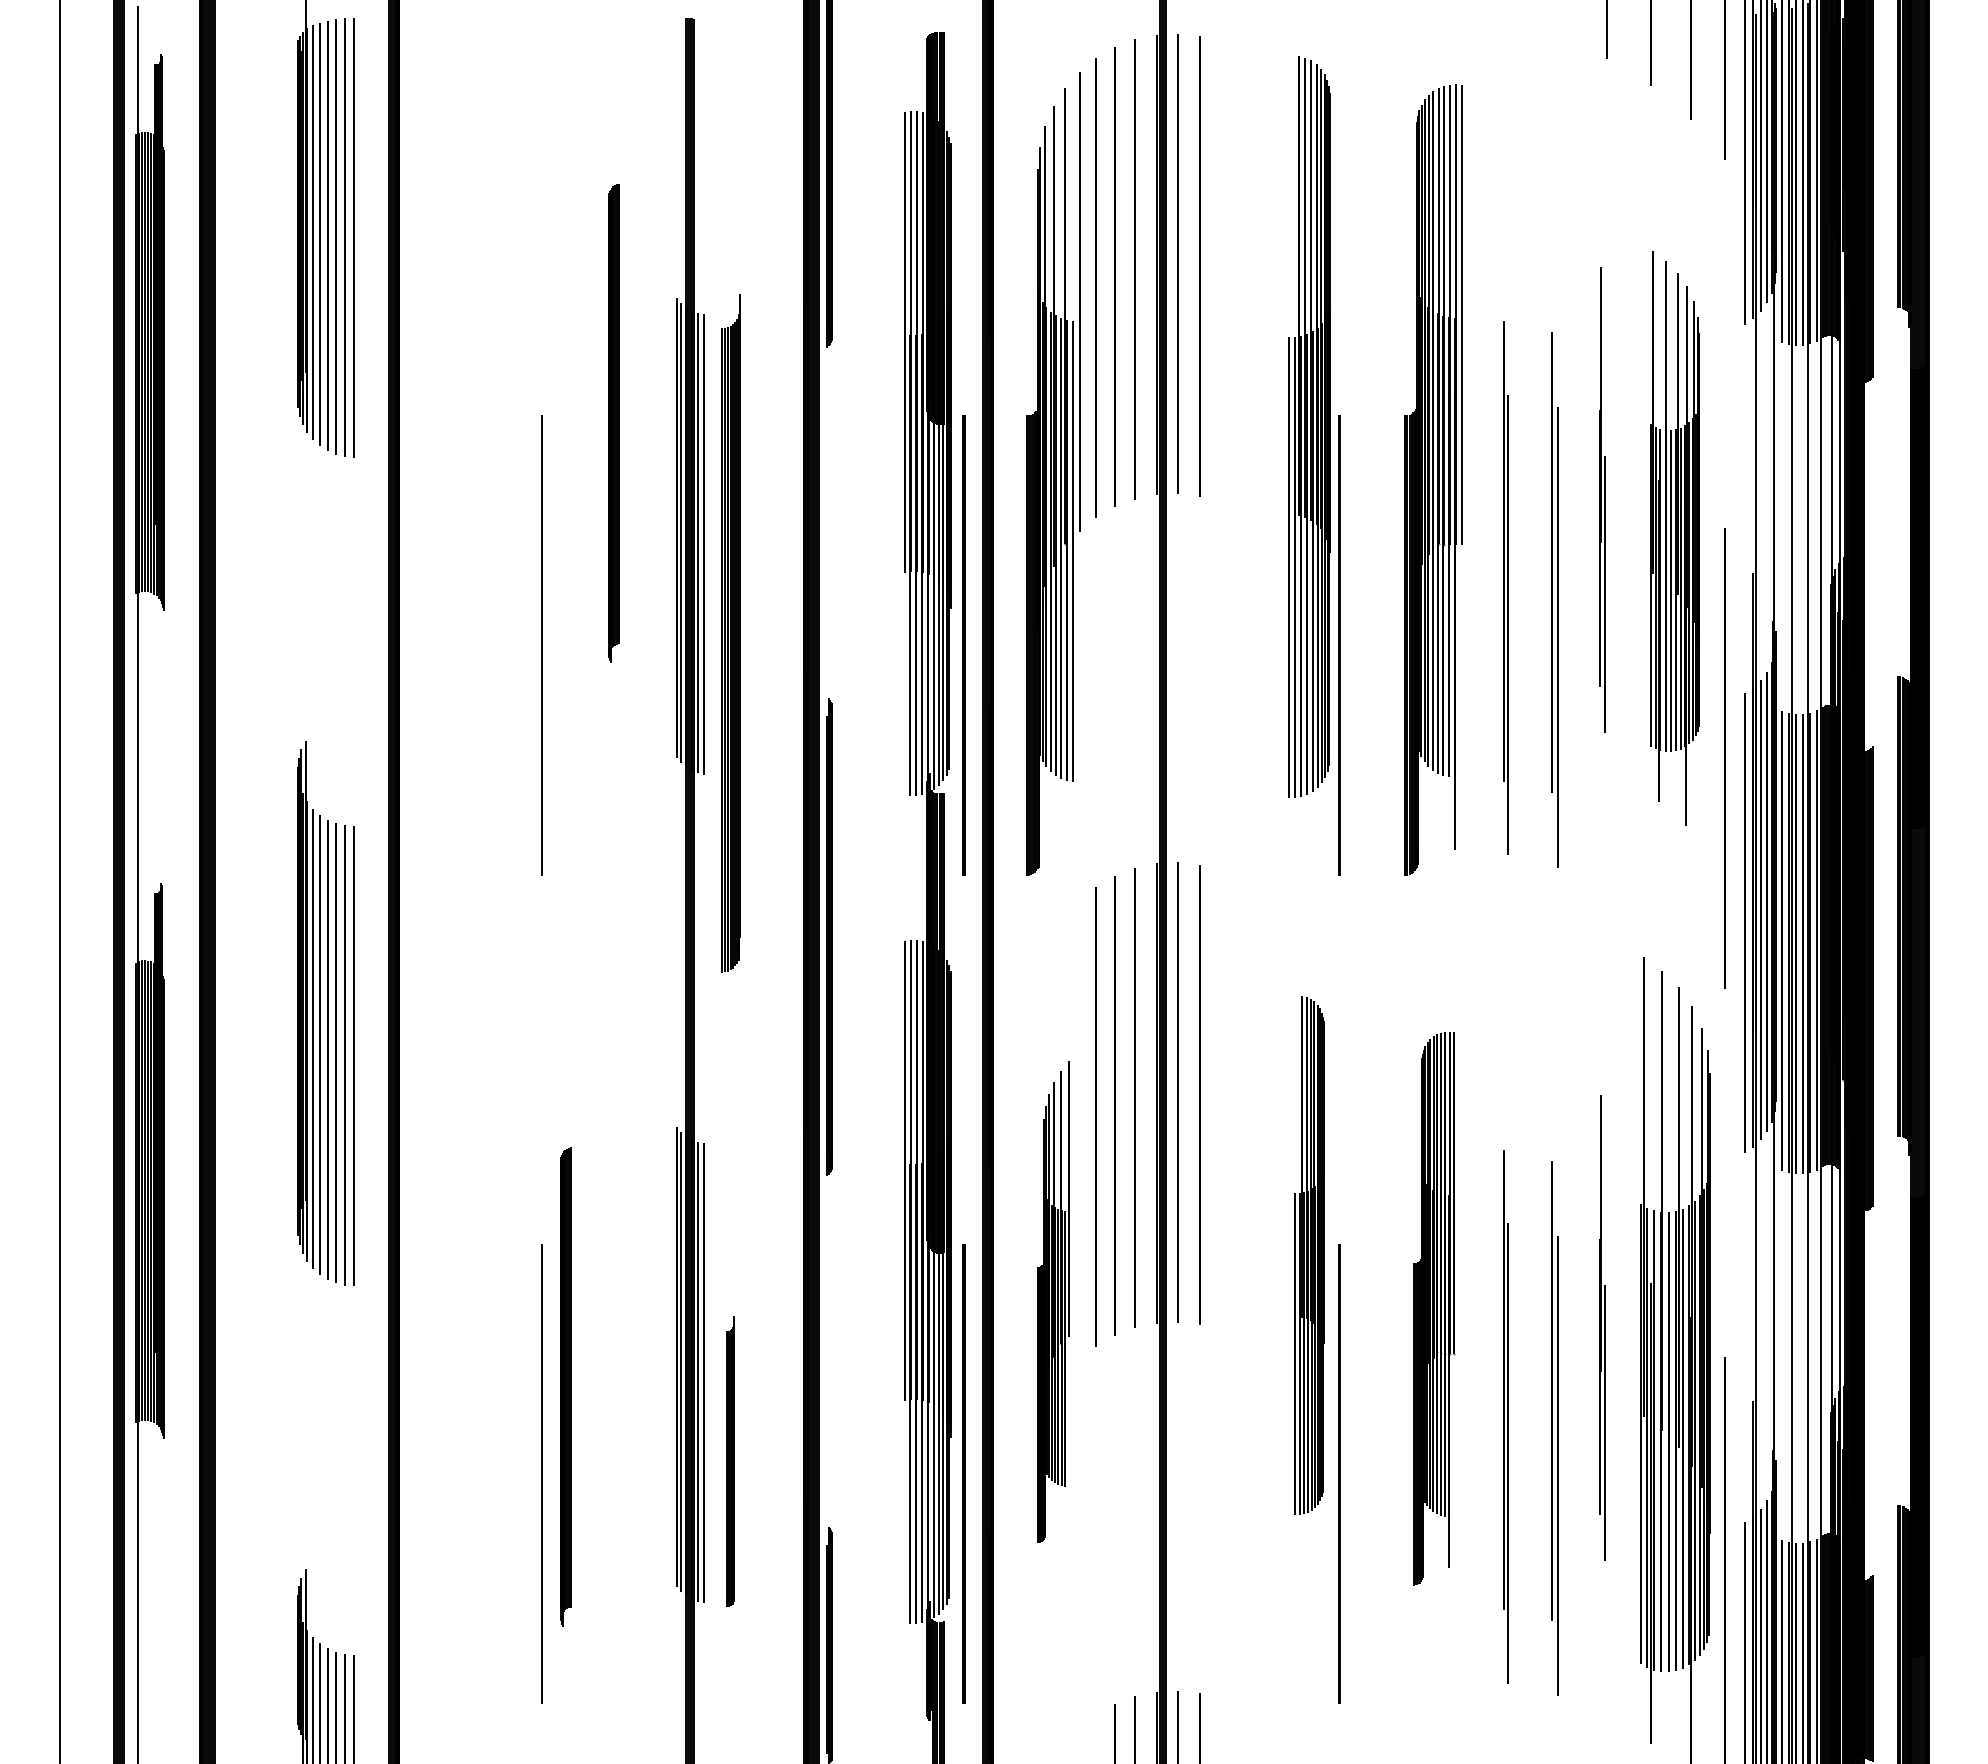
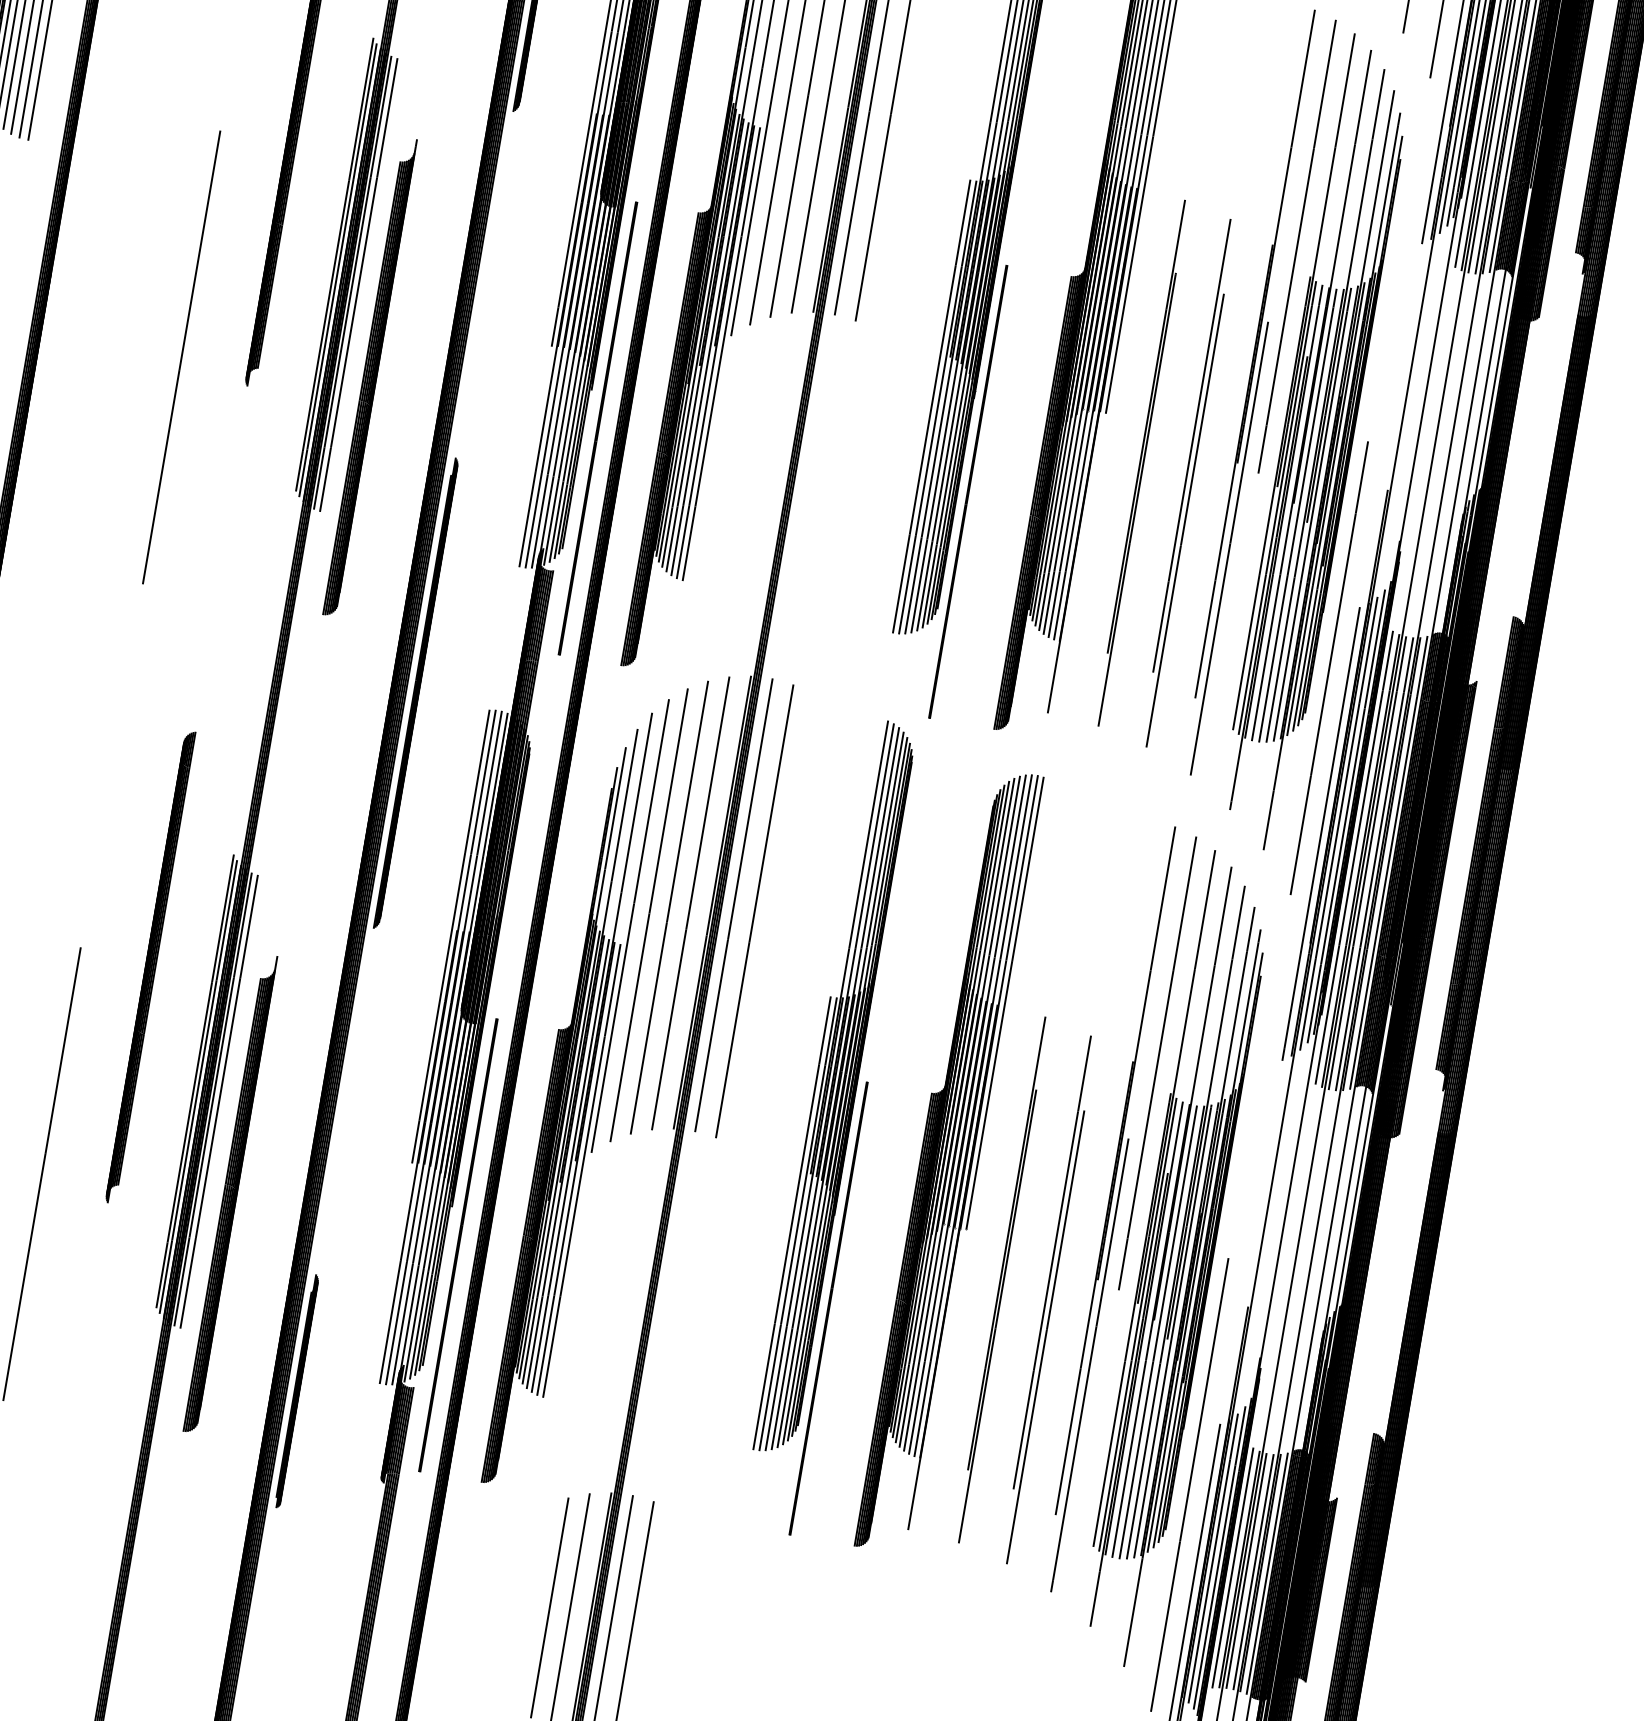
line: (1622, 348) -> (1297, 246), added
part: (1602, 499) -> (1251, 392), size x1.67
part: (1675, 538) -> (1317, 442), size x1.43
part: (730, 633) -> (369, 377), size x0.71
line: (1622, 1176) -> (1157, 1062), added
part: (1309, 1254) -> (835, 1087), size x1.43
part: (1053, 1301) -> (575, 1090), size x1.67
part: (1433, 1308) -> (949, 1161), size x1.43
part: (1602, 1327) -> (1112, 1208), size x1.67
part: (565, 1386) -> (150, 966), moved
part: (730, 1461) -> (230, 1193), size x1.67

